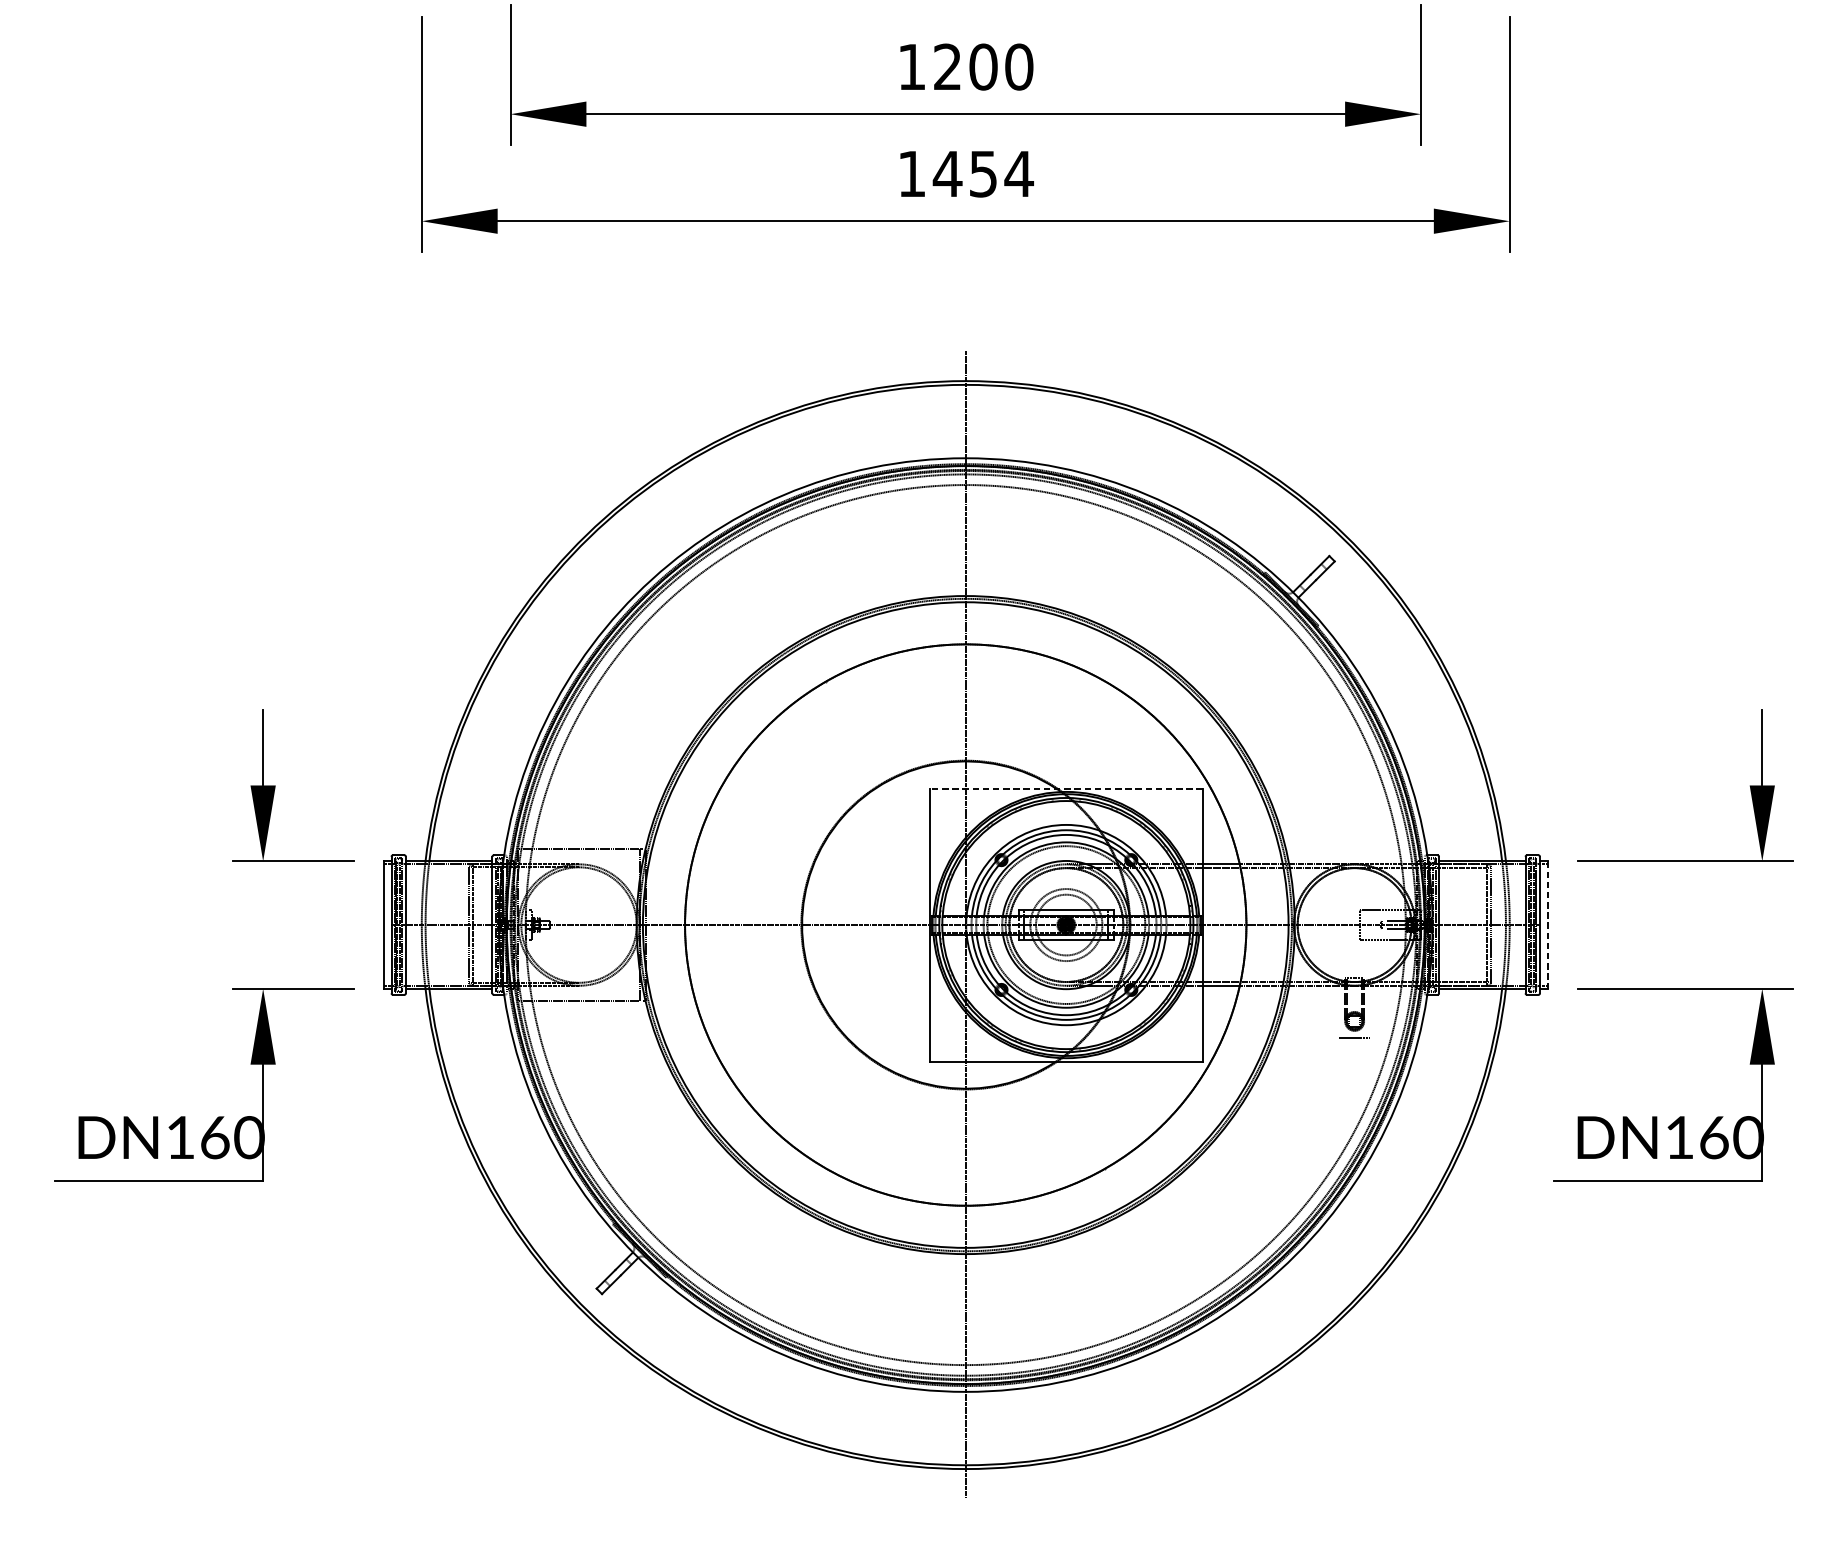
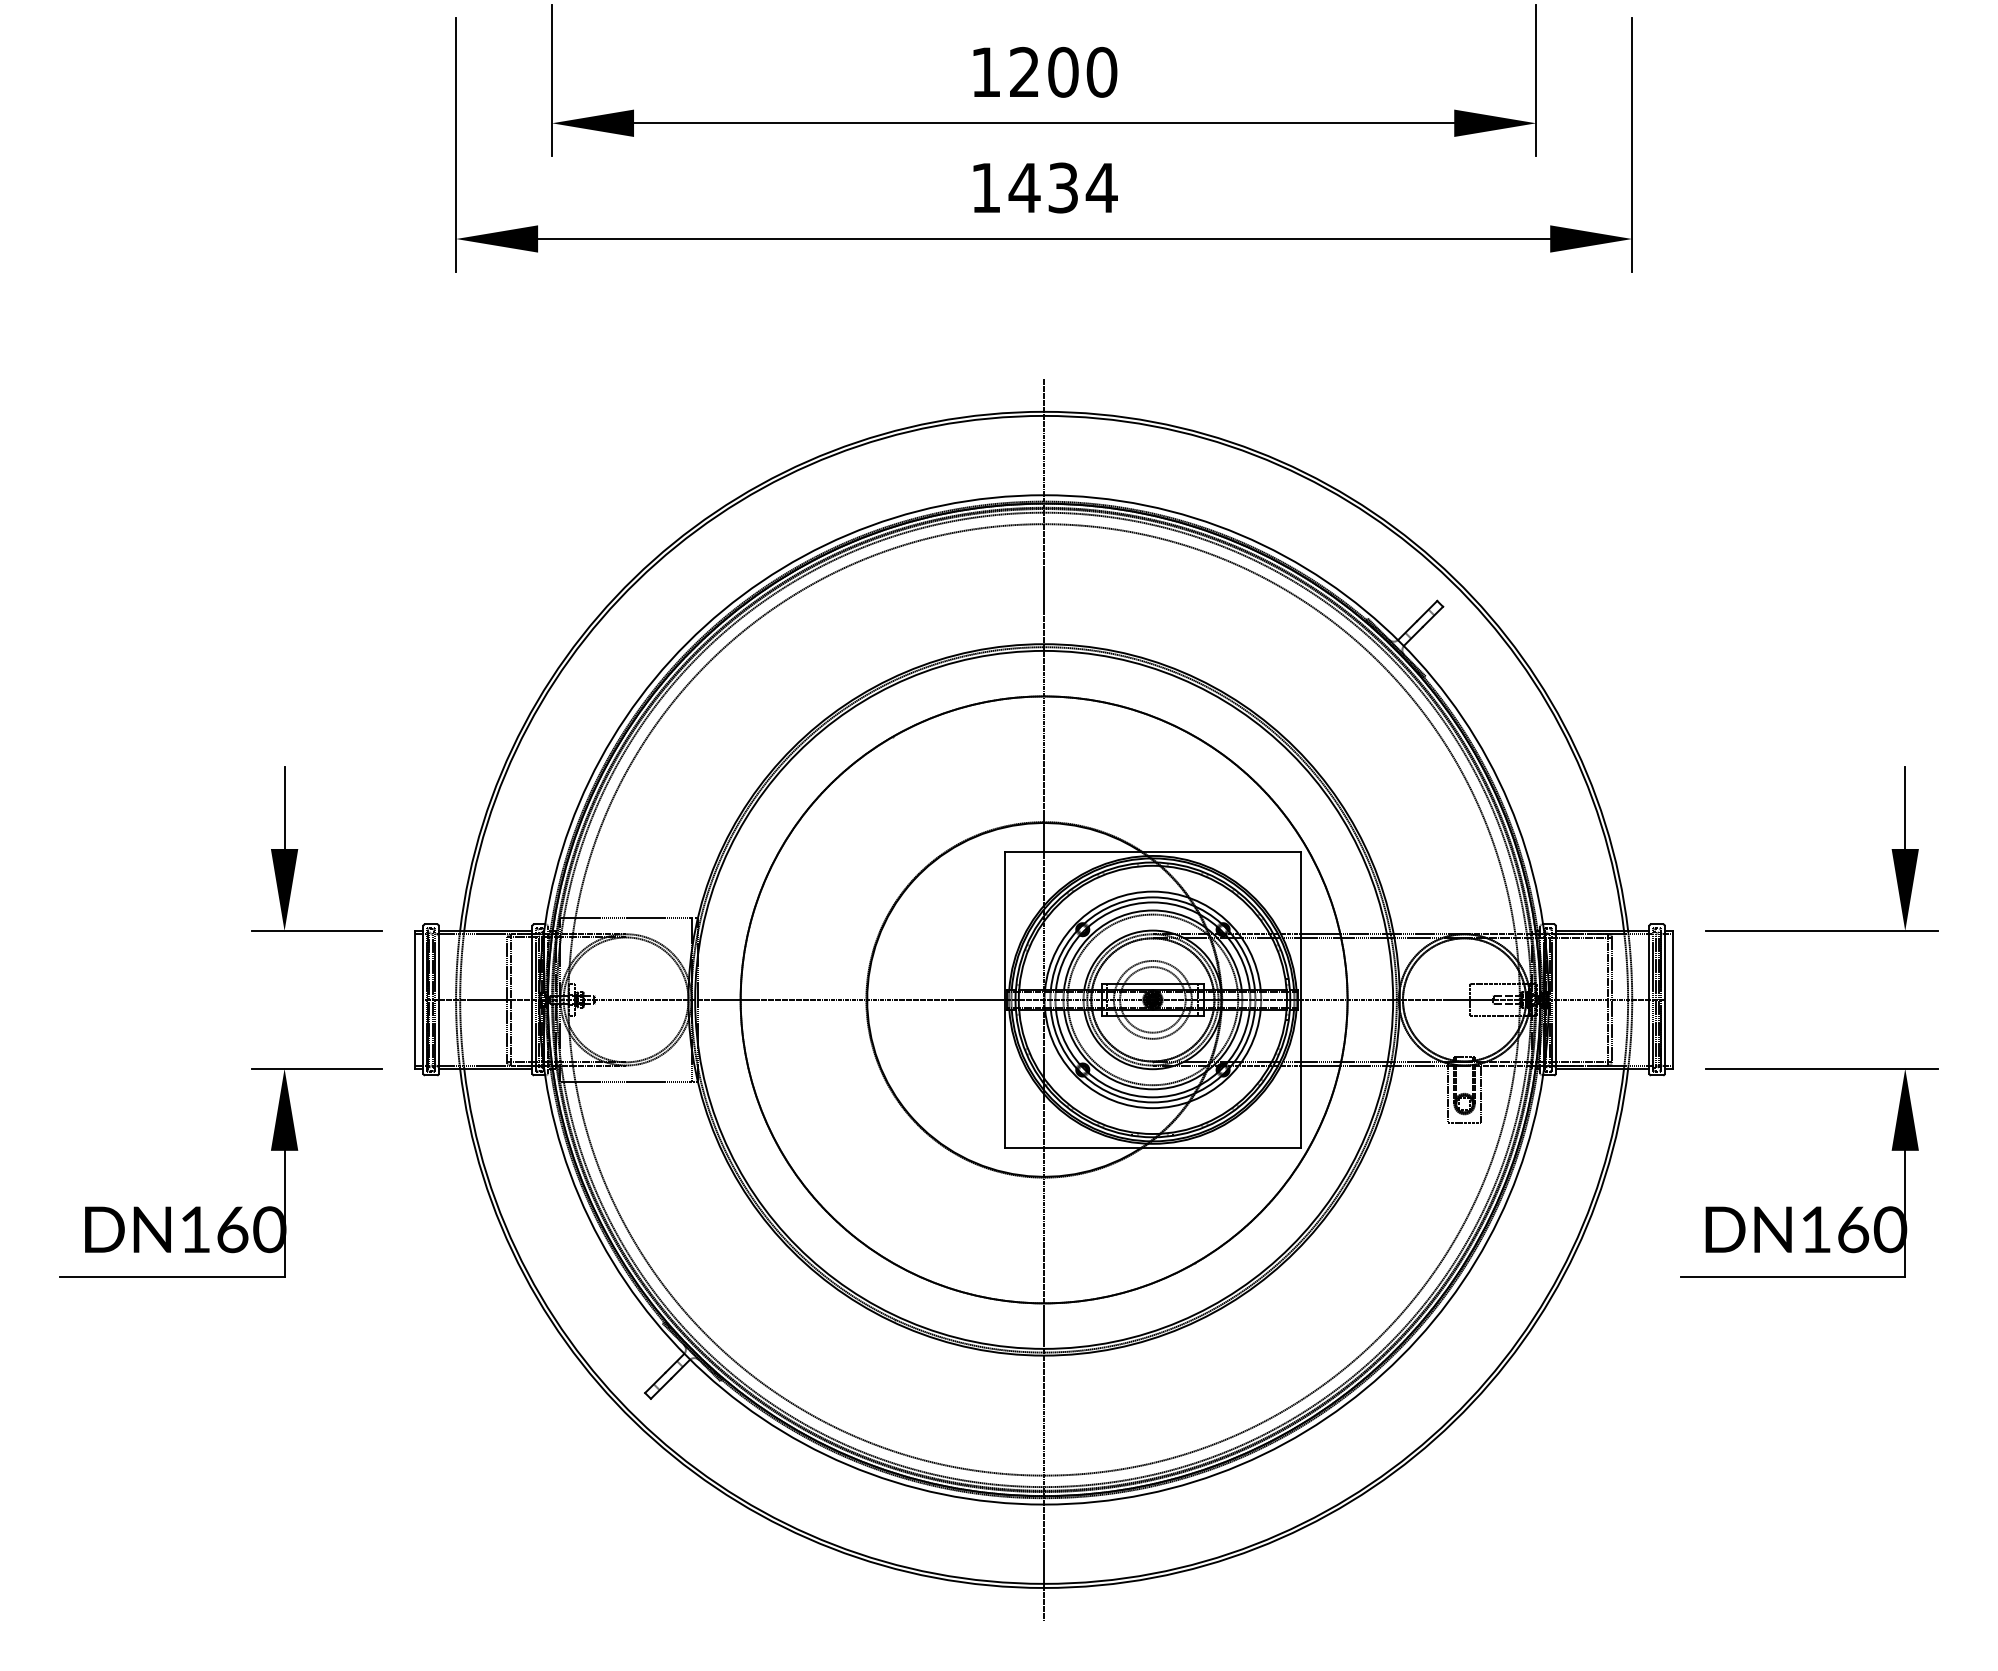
text: (983, 173) -> (1063, 187), 1454 -> 1434
line: (1065, 788) -> (1152, 852), dashed -> solid
line: (1547, 924) -> (1673, 999), dashed -> solid
line: (1339, 1010) -> (1448, 1092), added
line: (1369, 1010) -> (1480, 1092), added

